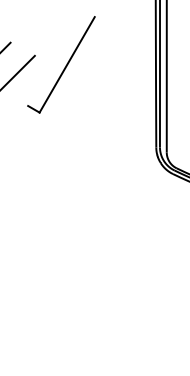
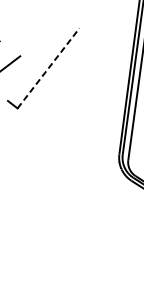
line: (67, 64) -> (48, 68), solid -> dashed

